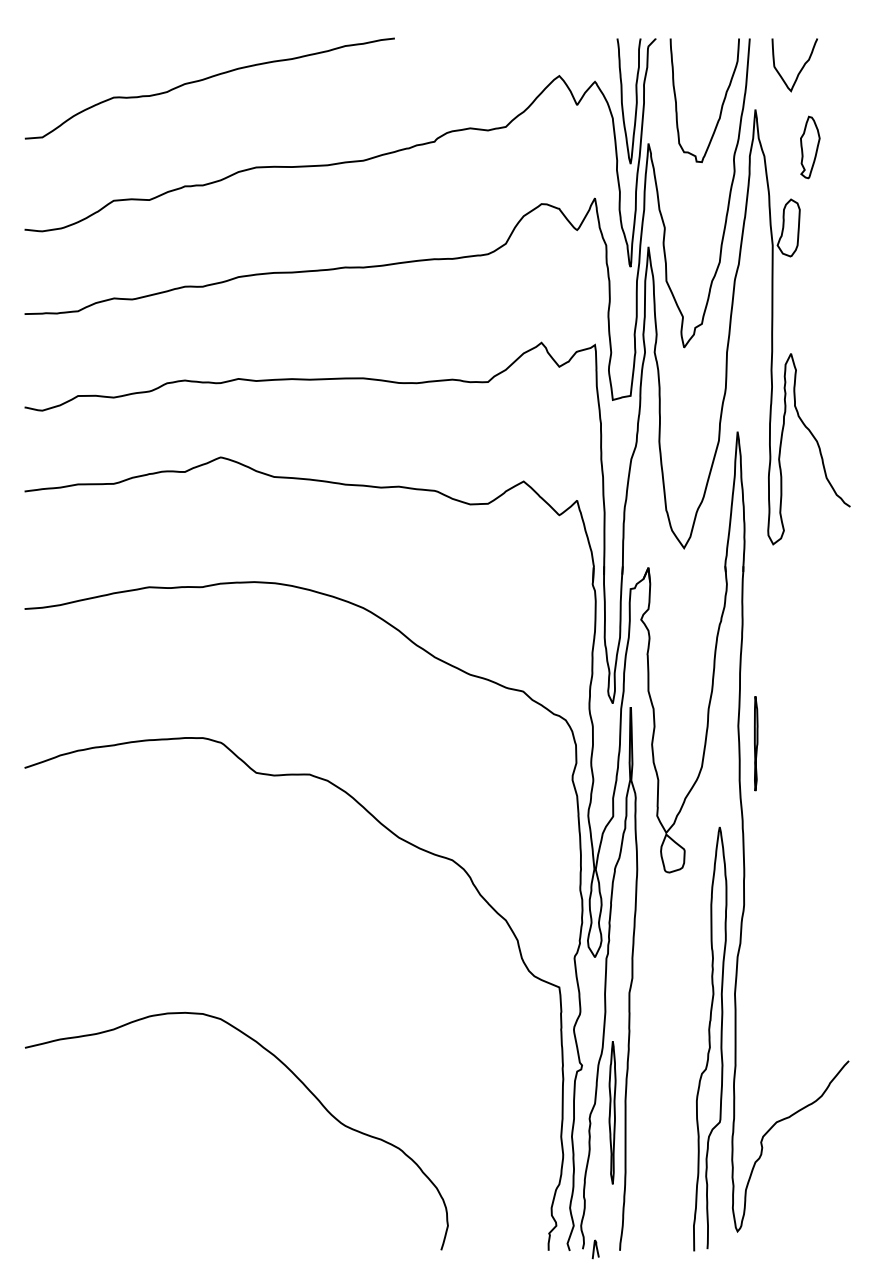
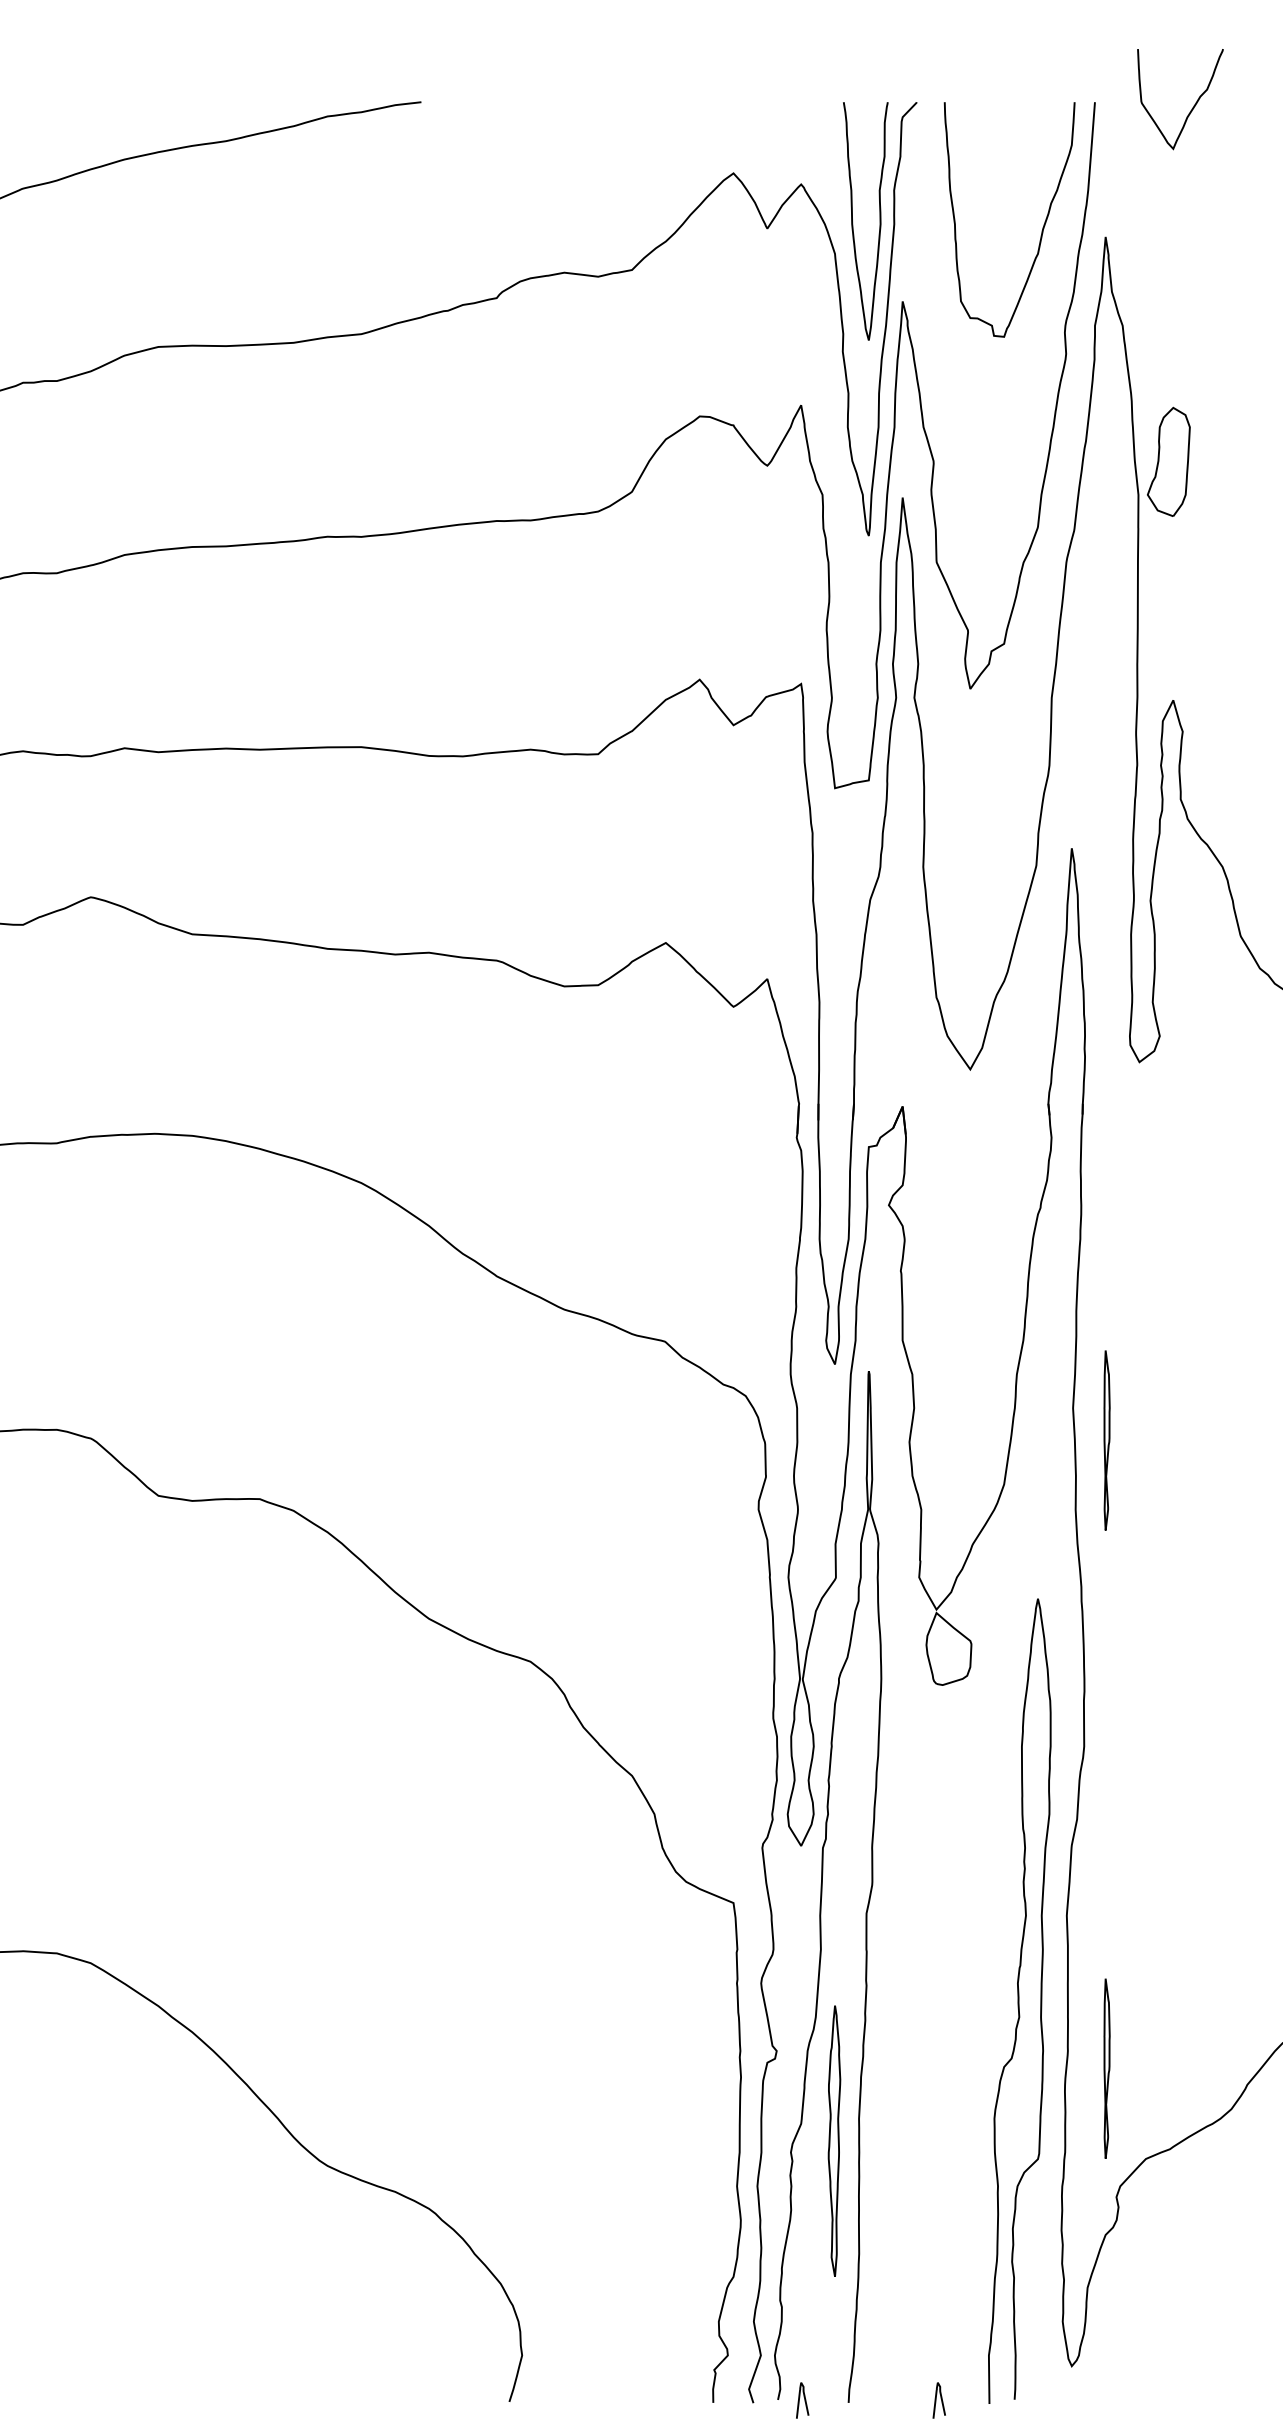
curve: (800, 69) -> (1191, 107), moved
part: (810, 147) -> (1210, 309), removed
part: (755, 1074) -> (1105, 2068), added
curve: (666, 1249) -> (936, 2400), added

